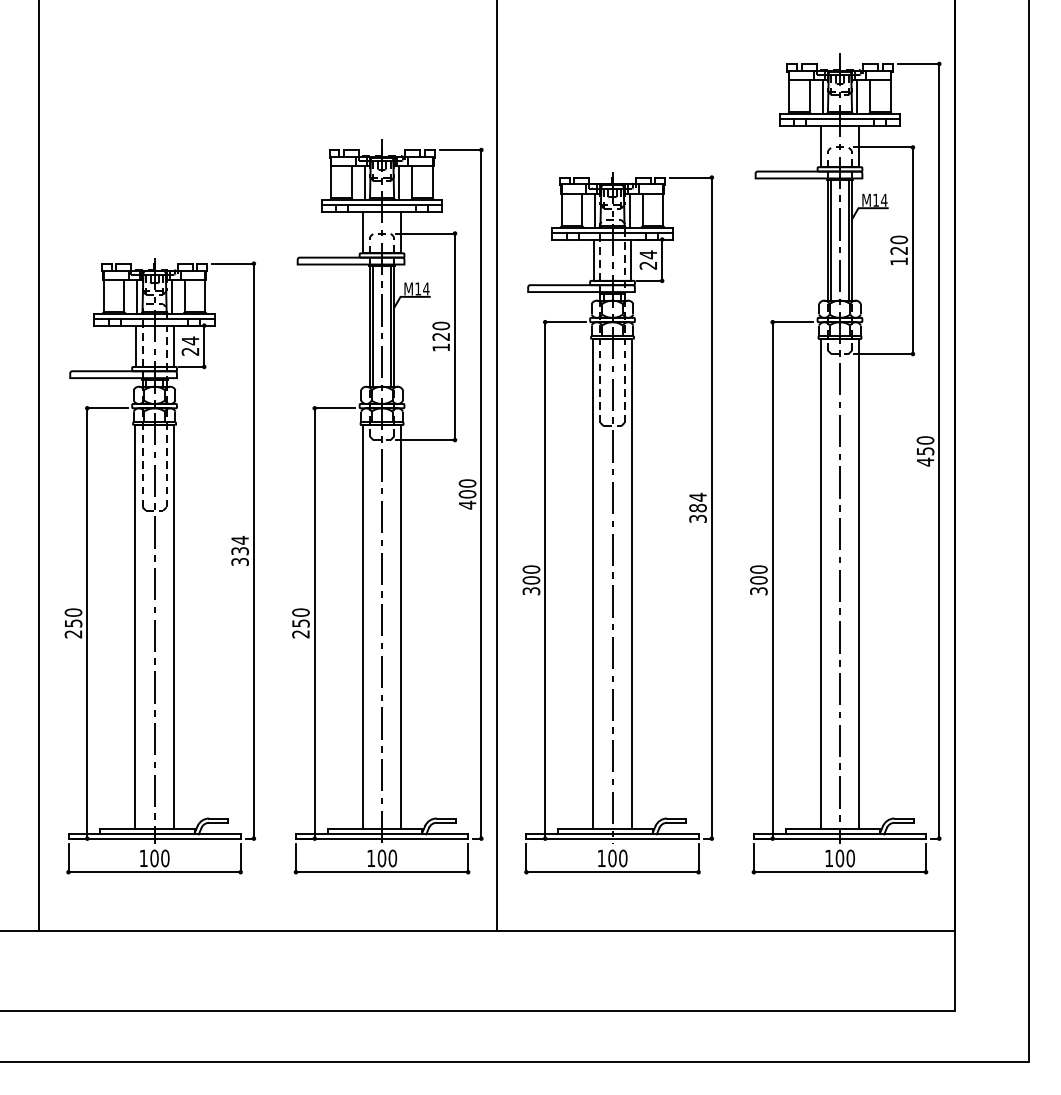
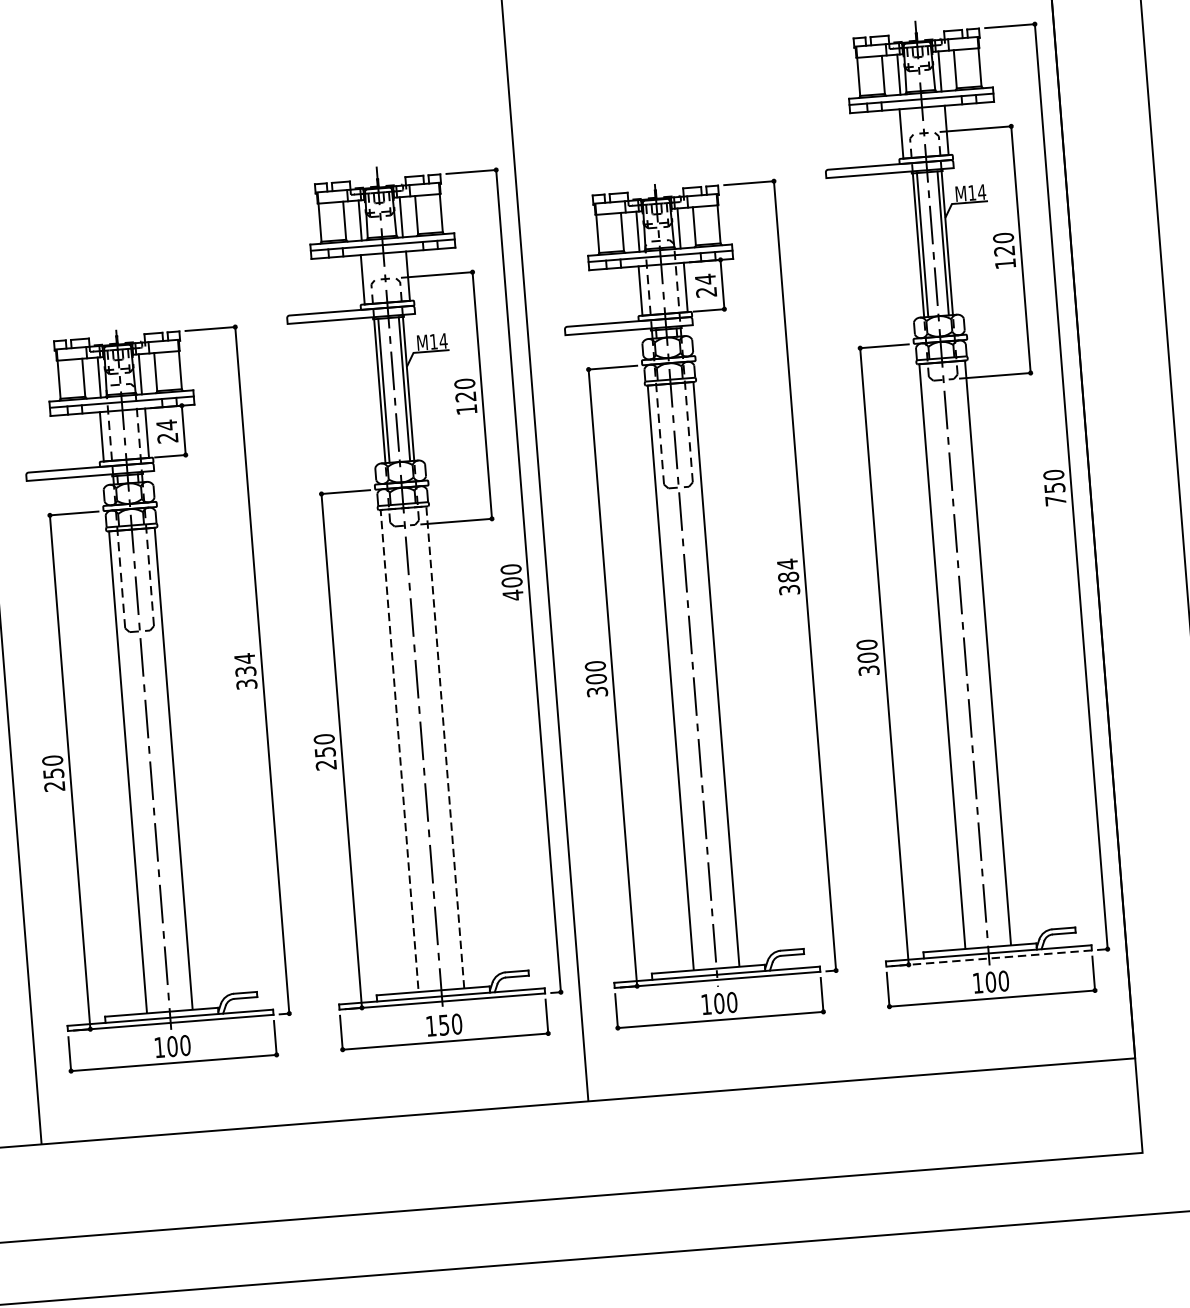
line: (381, 425) -> (402, 508), solid -> dashed
text: (925, 461) -> (1055, 500), 450 -> 750
line: (839, 838) -> (988, 958), solid -> dashed
text: (381, 858) -> (443, 1025), 100 -> 150

